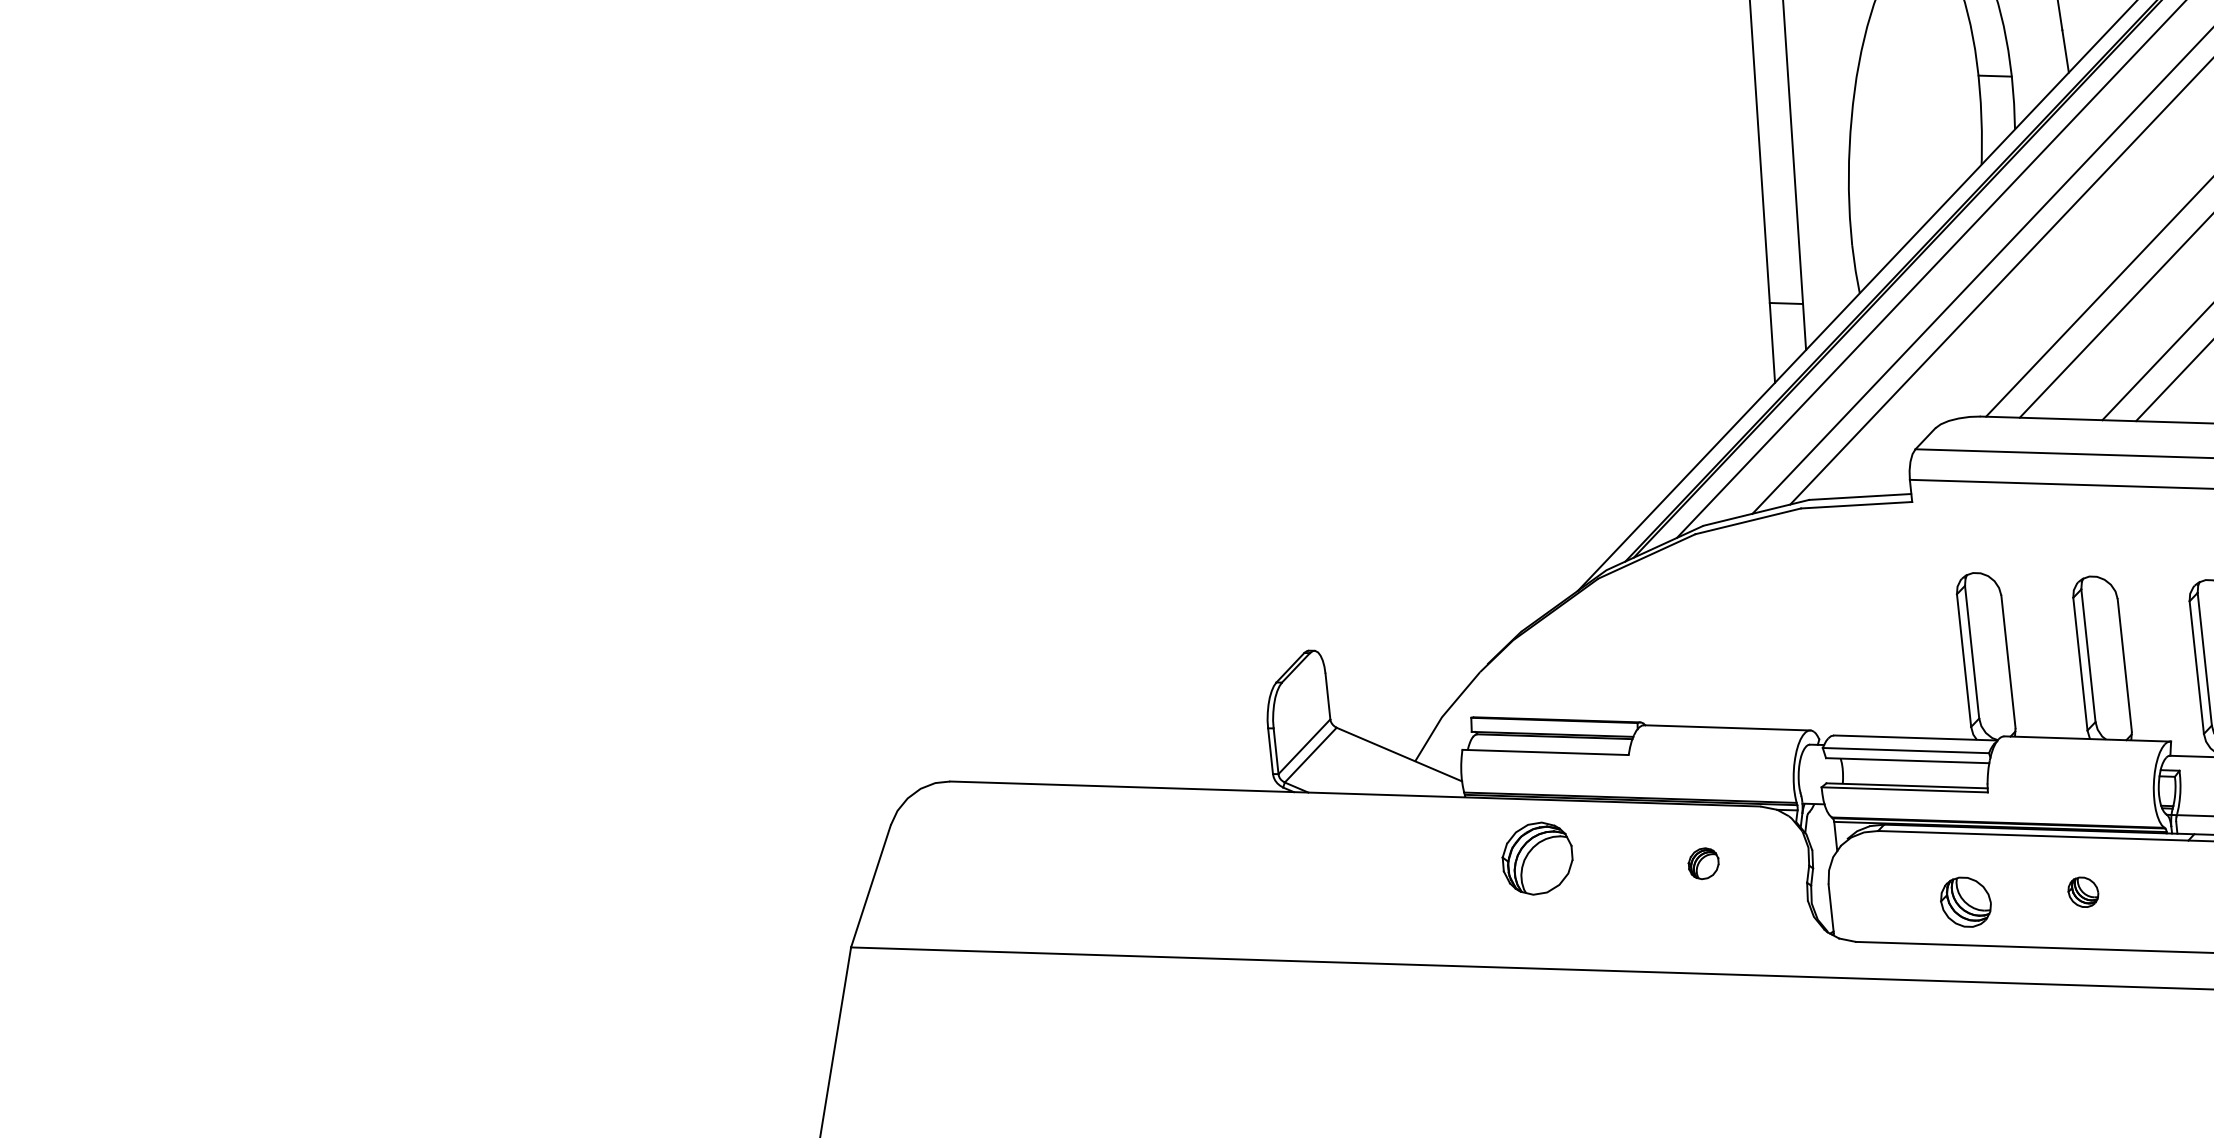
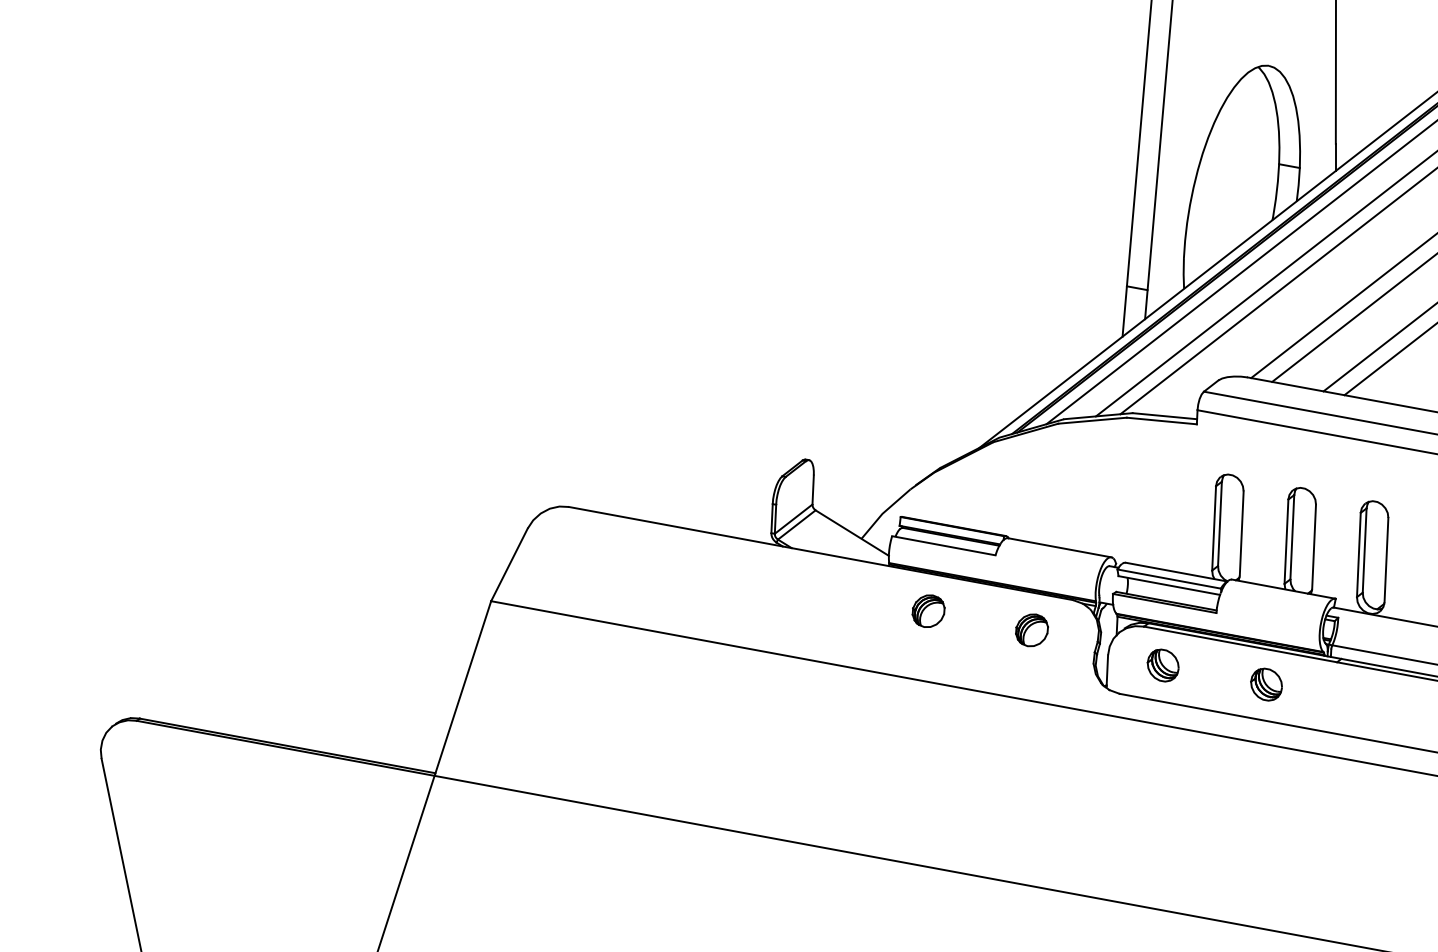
part: (1537, 857) -> (928, 610), size x0.71
part: (1702, 863) -> (1031, 630), size x1.67
part: (2083, 892) -> (1266, 684), size x1.67
part: (1964, 902) -> (1162, 665), moved

